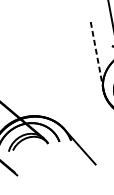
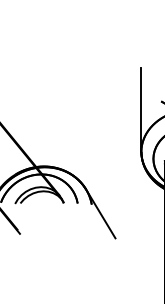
line: (97, 55) -> (141, 109), dashed -> solid

